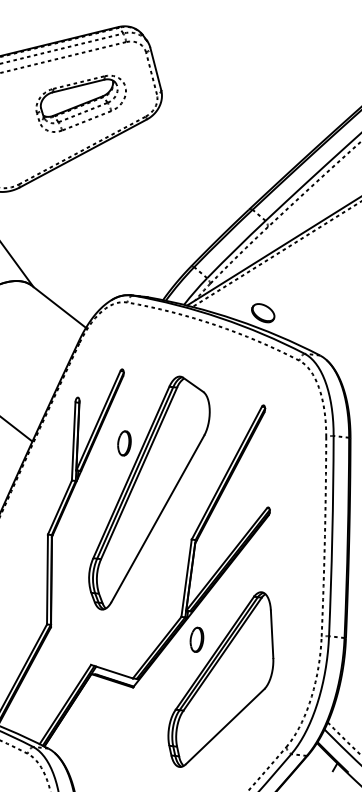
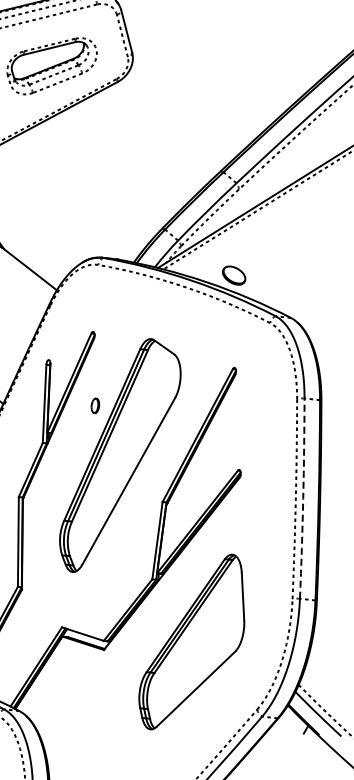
part: (124, 443) -> (95, 405), size x0.6
arc: (332, 536) -> (303, 498), solid -> dashed
part: (196, 639) -> (167, 601), removed

